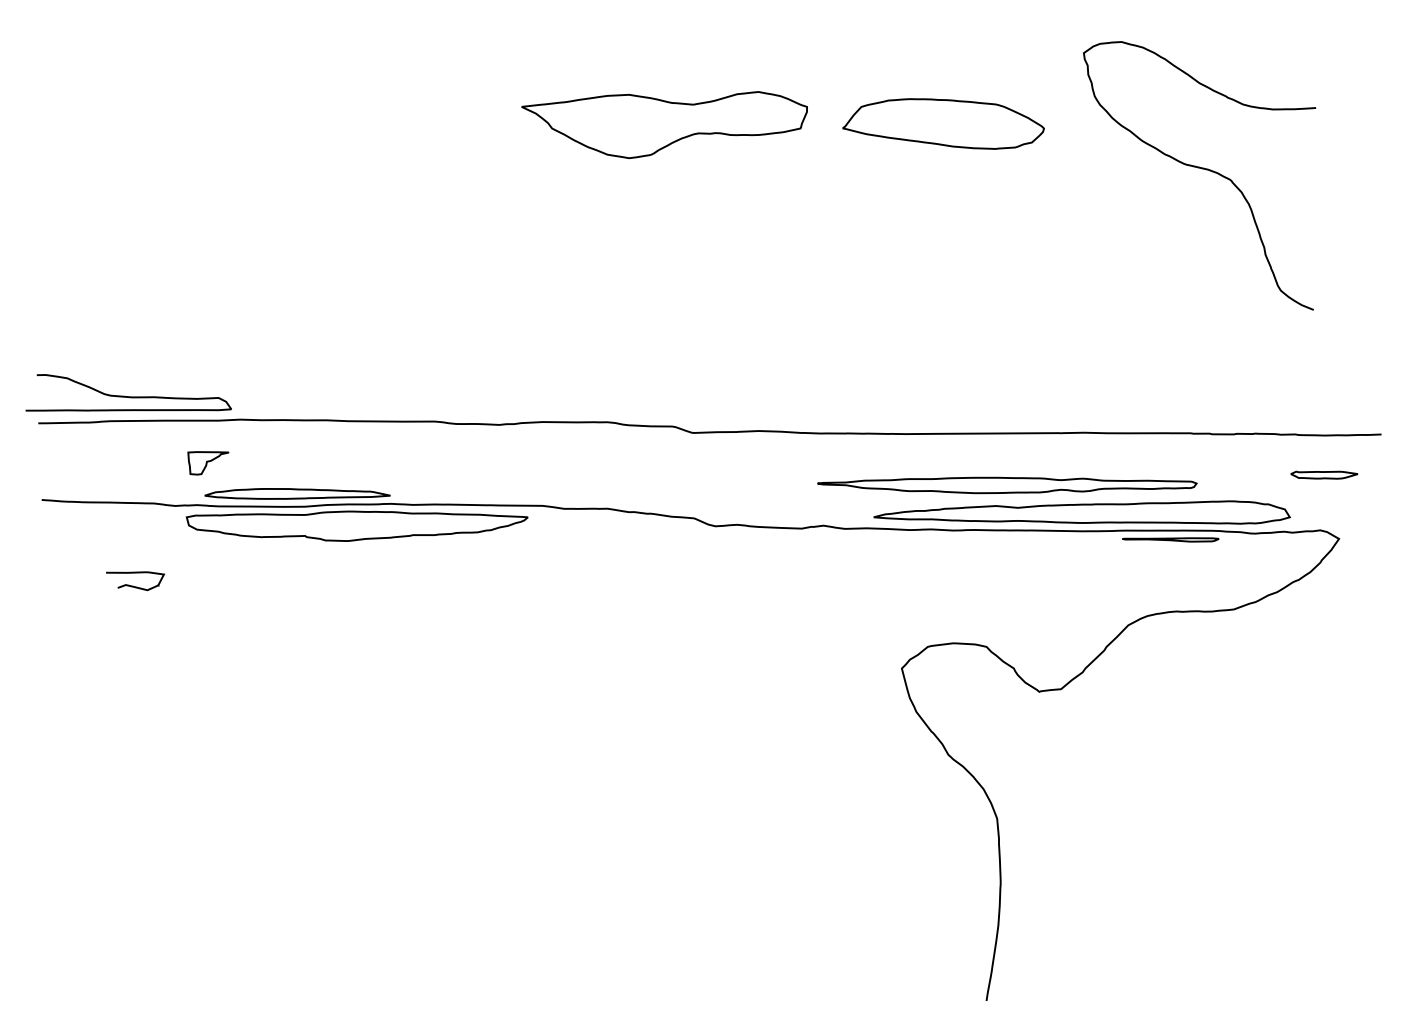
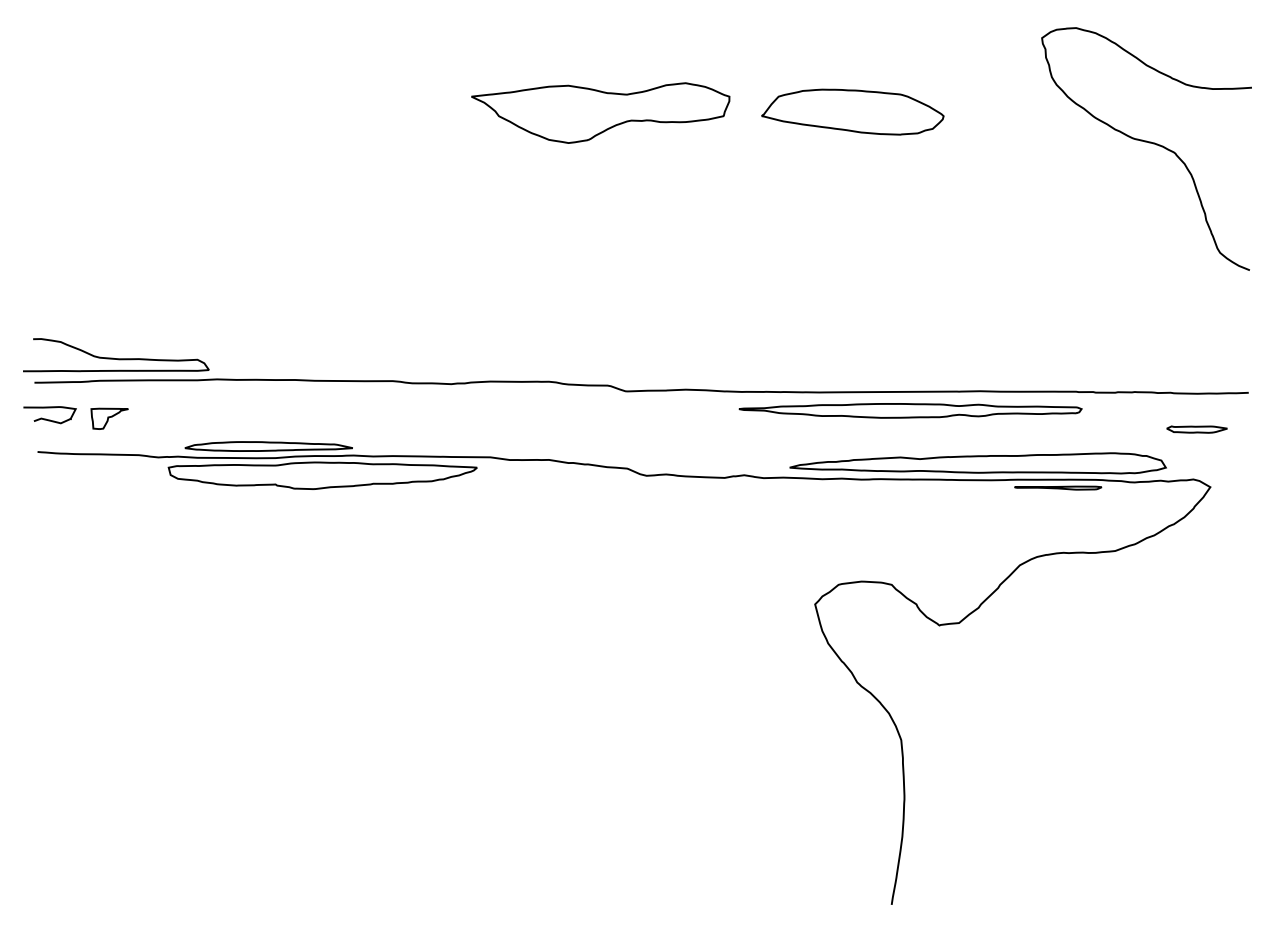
curve: (1201, 169) -> (1148, 143), moved
part: (208, 463) -> (109, 419), moved
part: (1007, 485) -> (910, 410), moved
curve: (133, 585) -> (48, 419), moved

